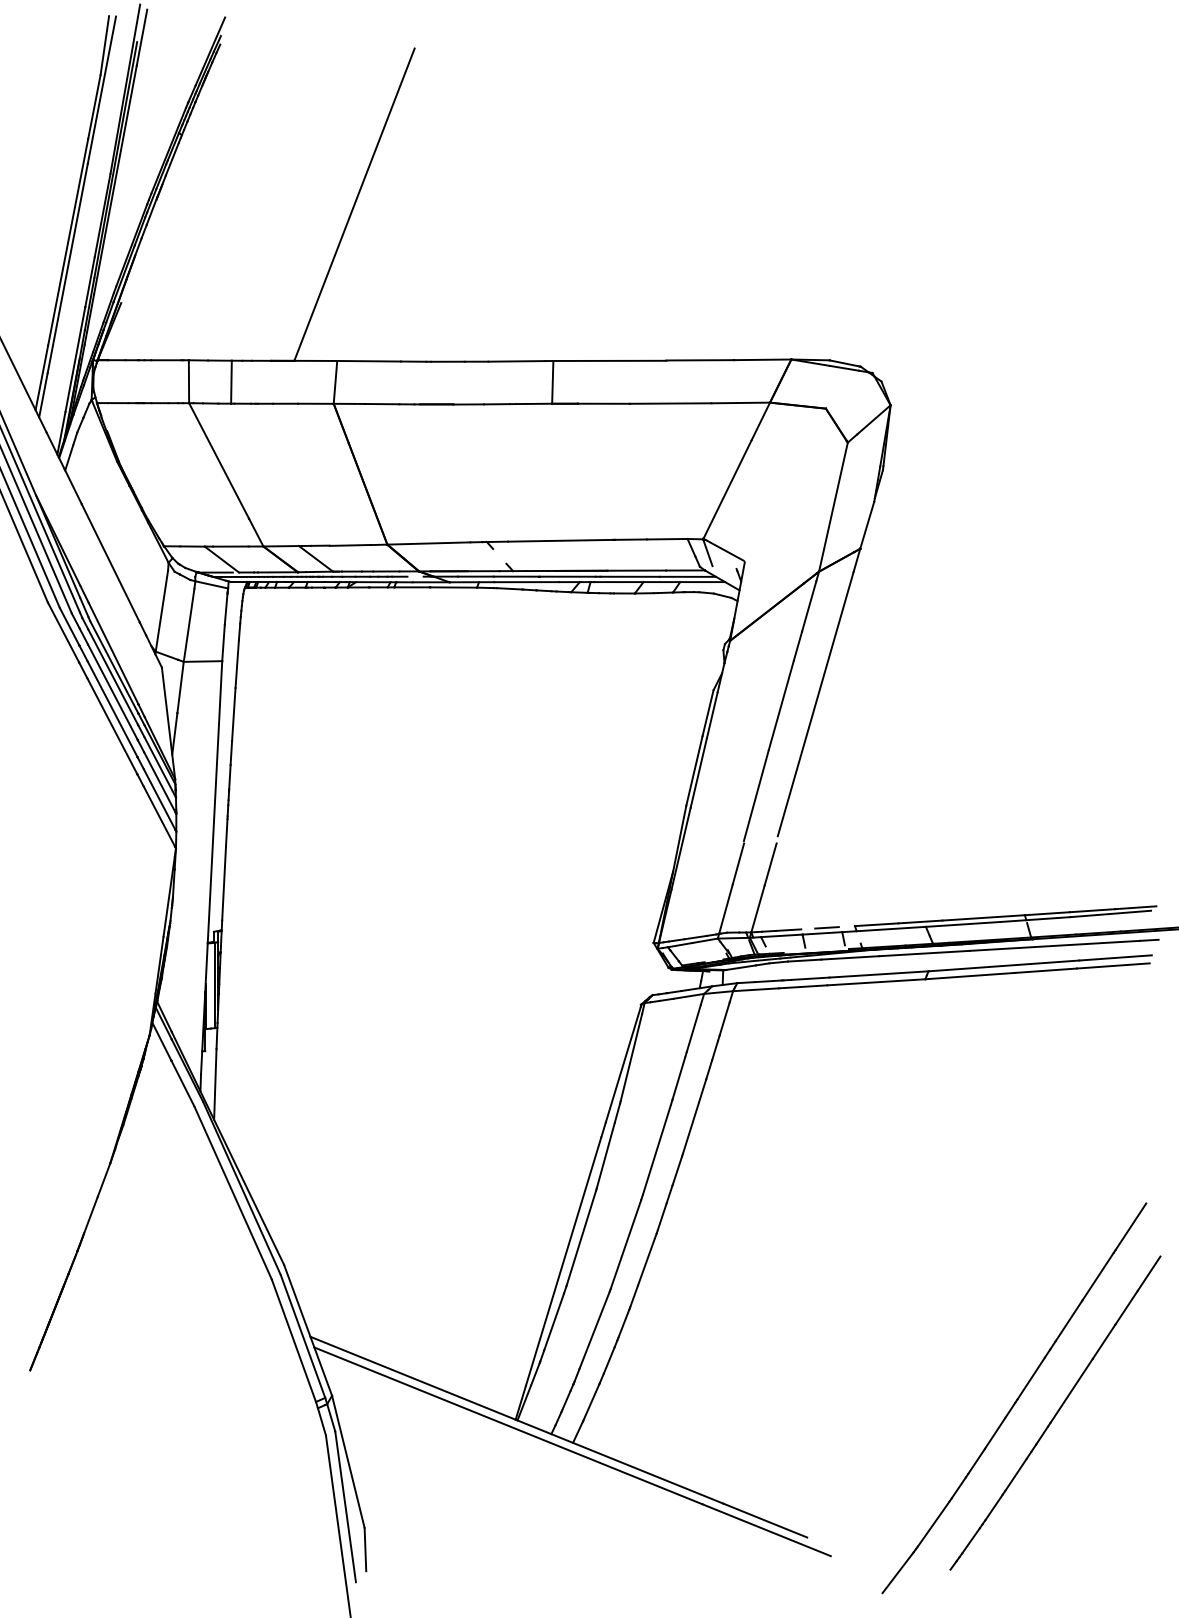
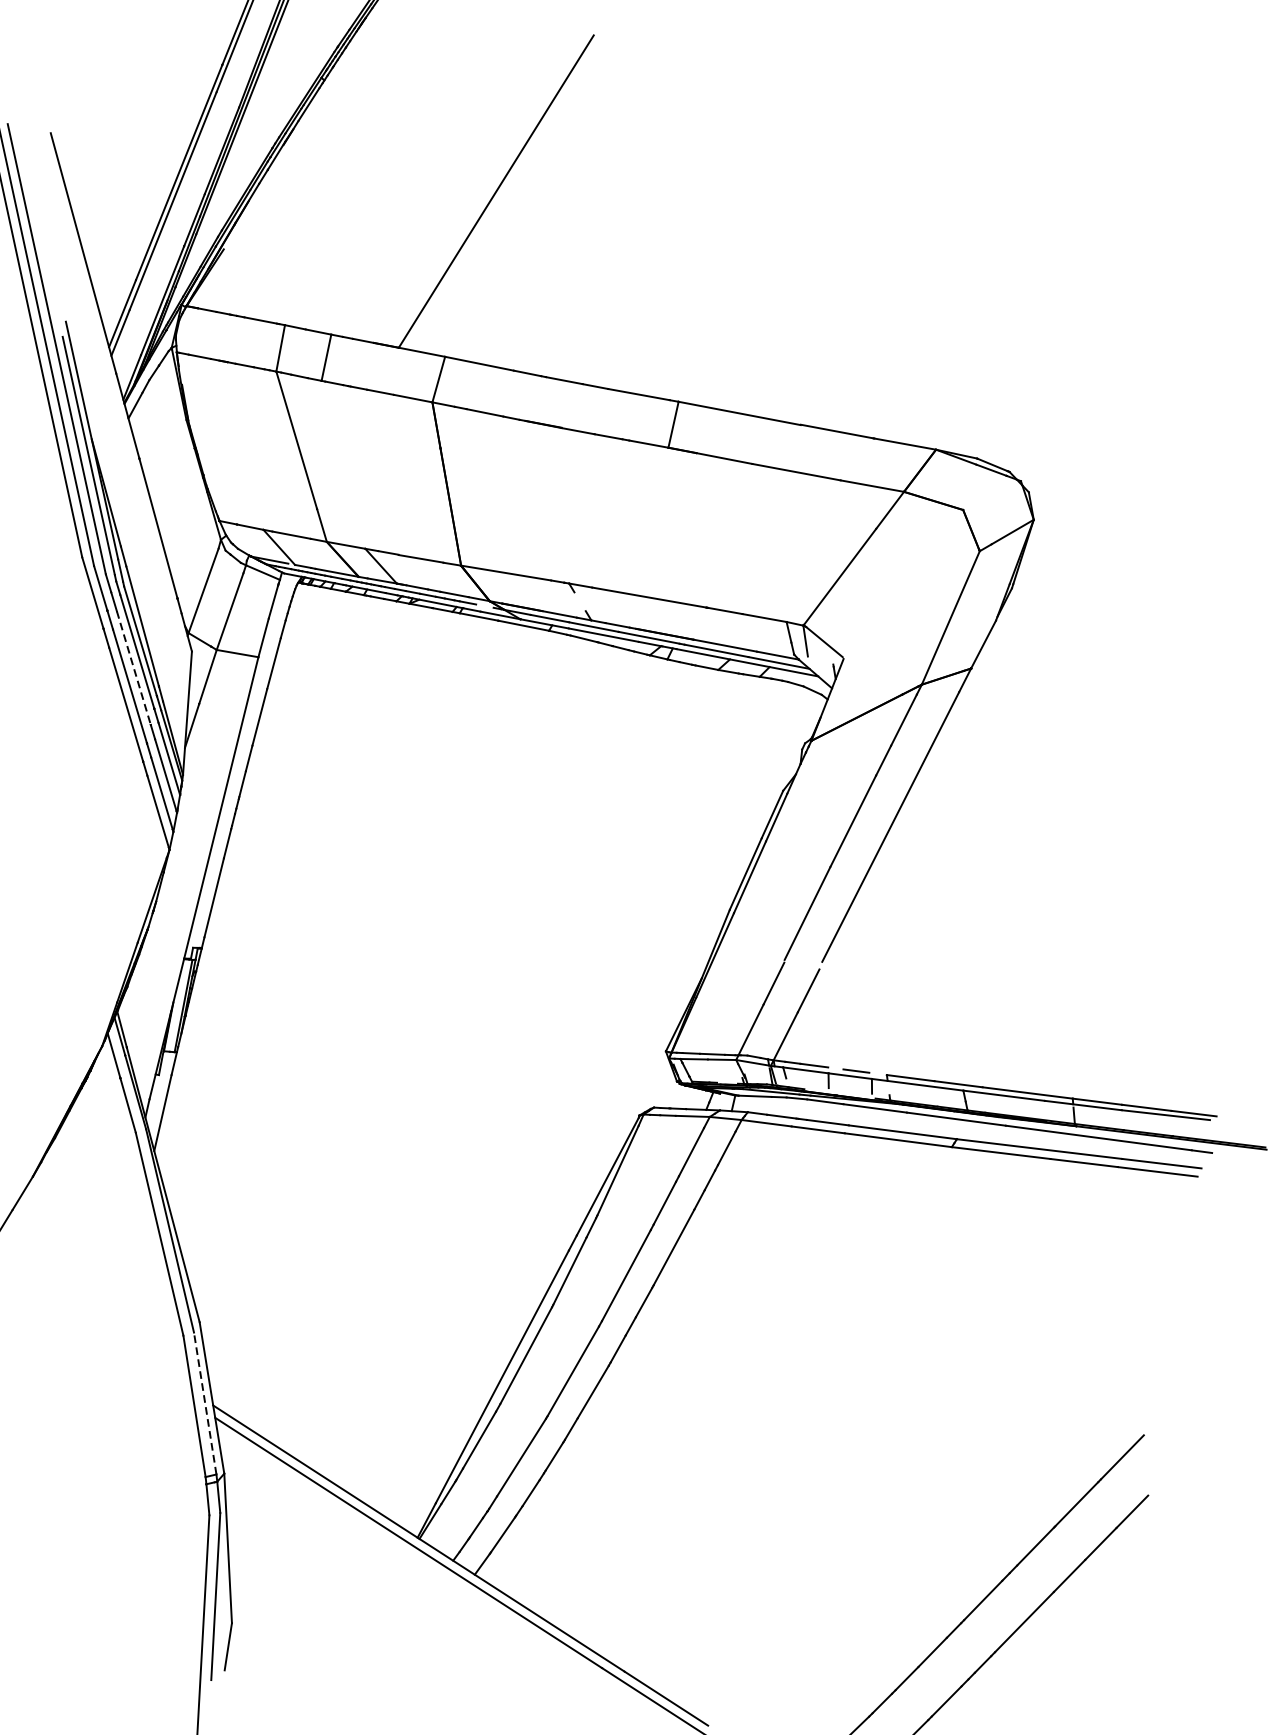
line: (112, 692) -> (133, 668), solid -> dashed
line: (302, 1335) -> (204, 1402), solid -> dashed

